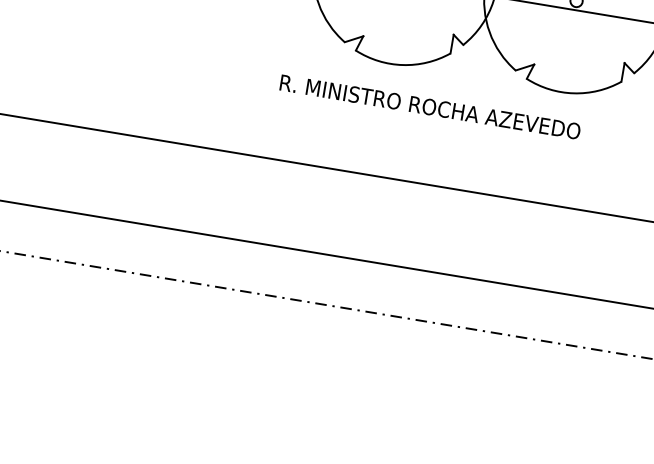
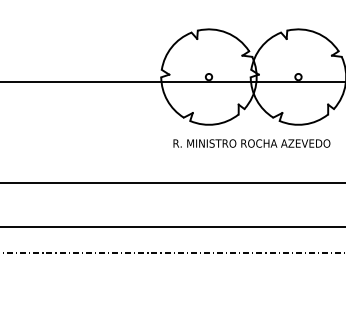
text: (429, 106) -> (251, 143), moved

